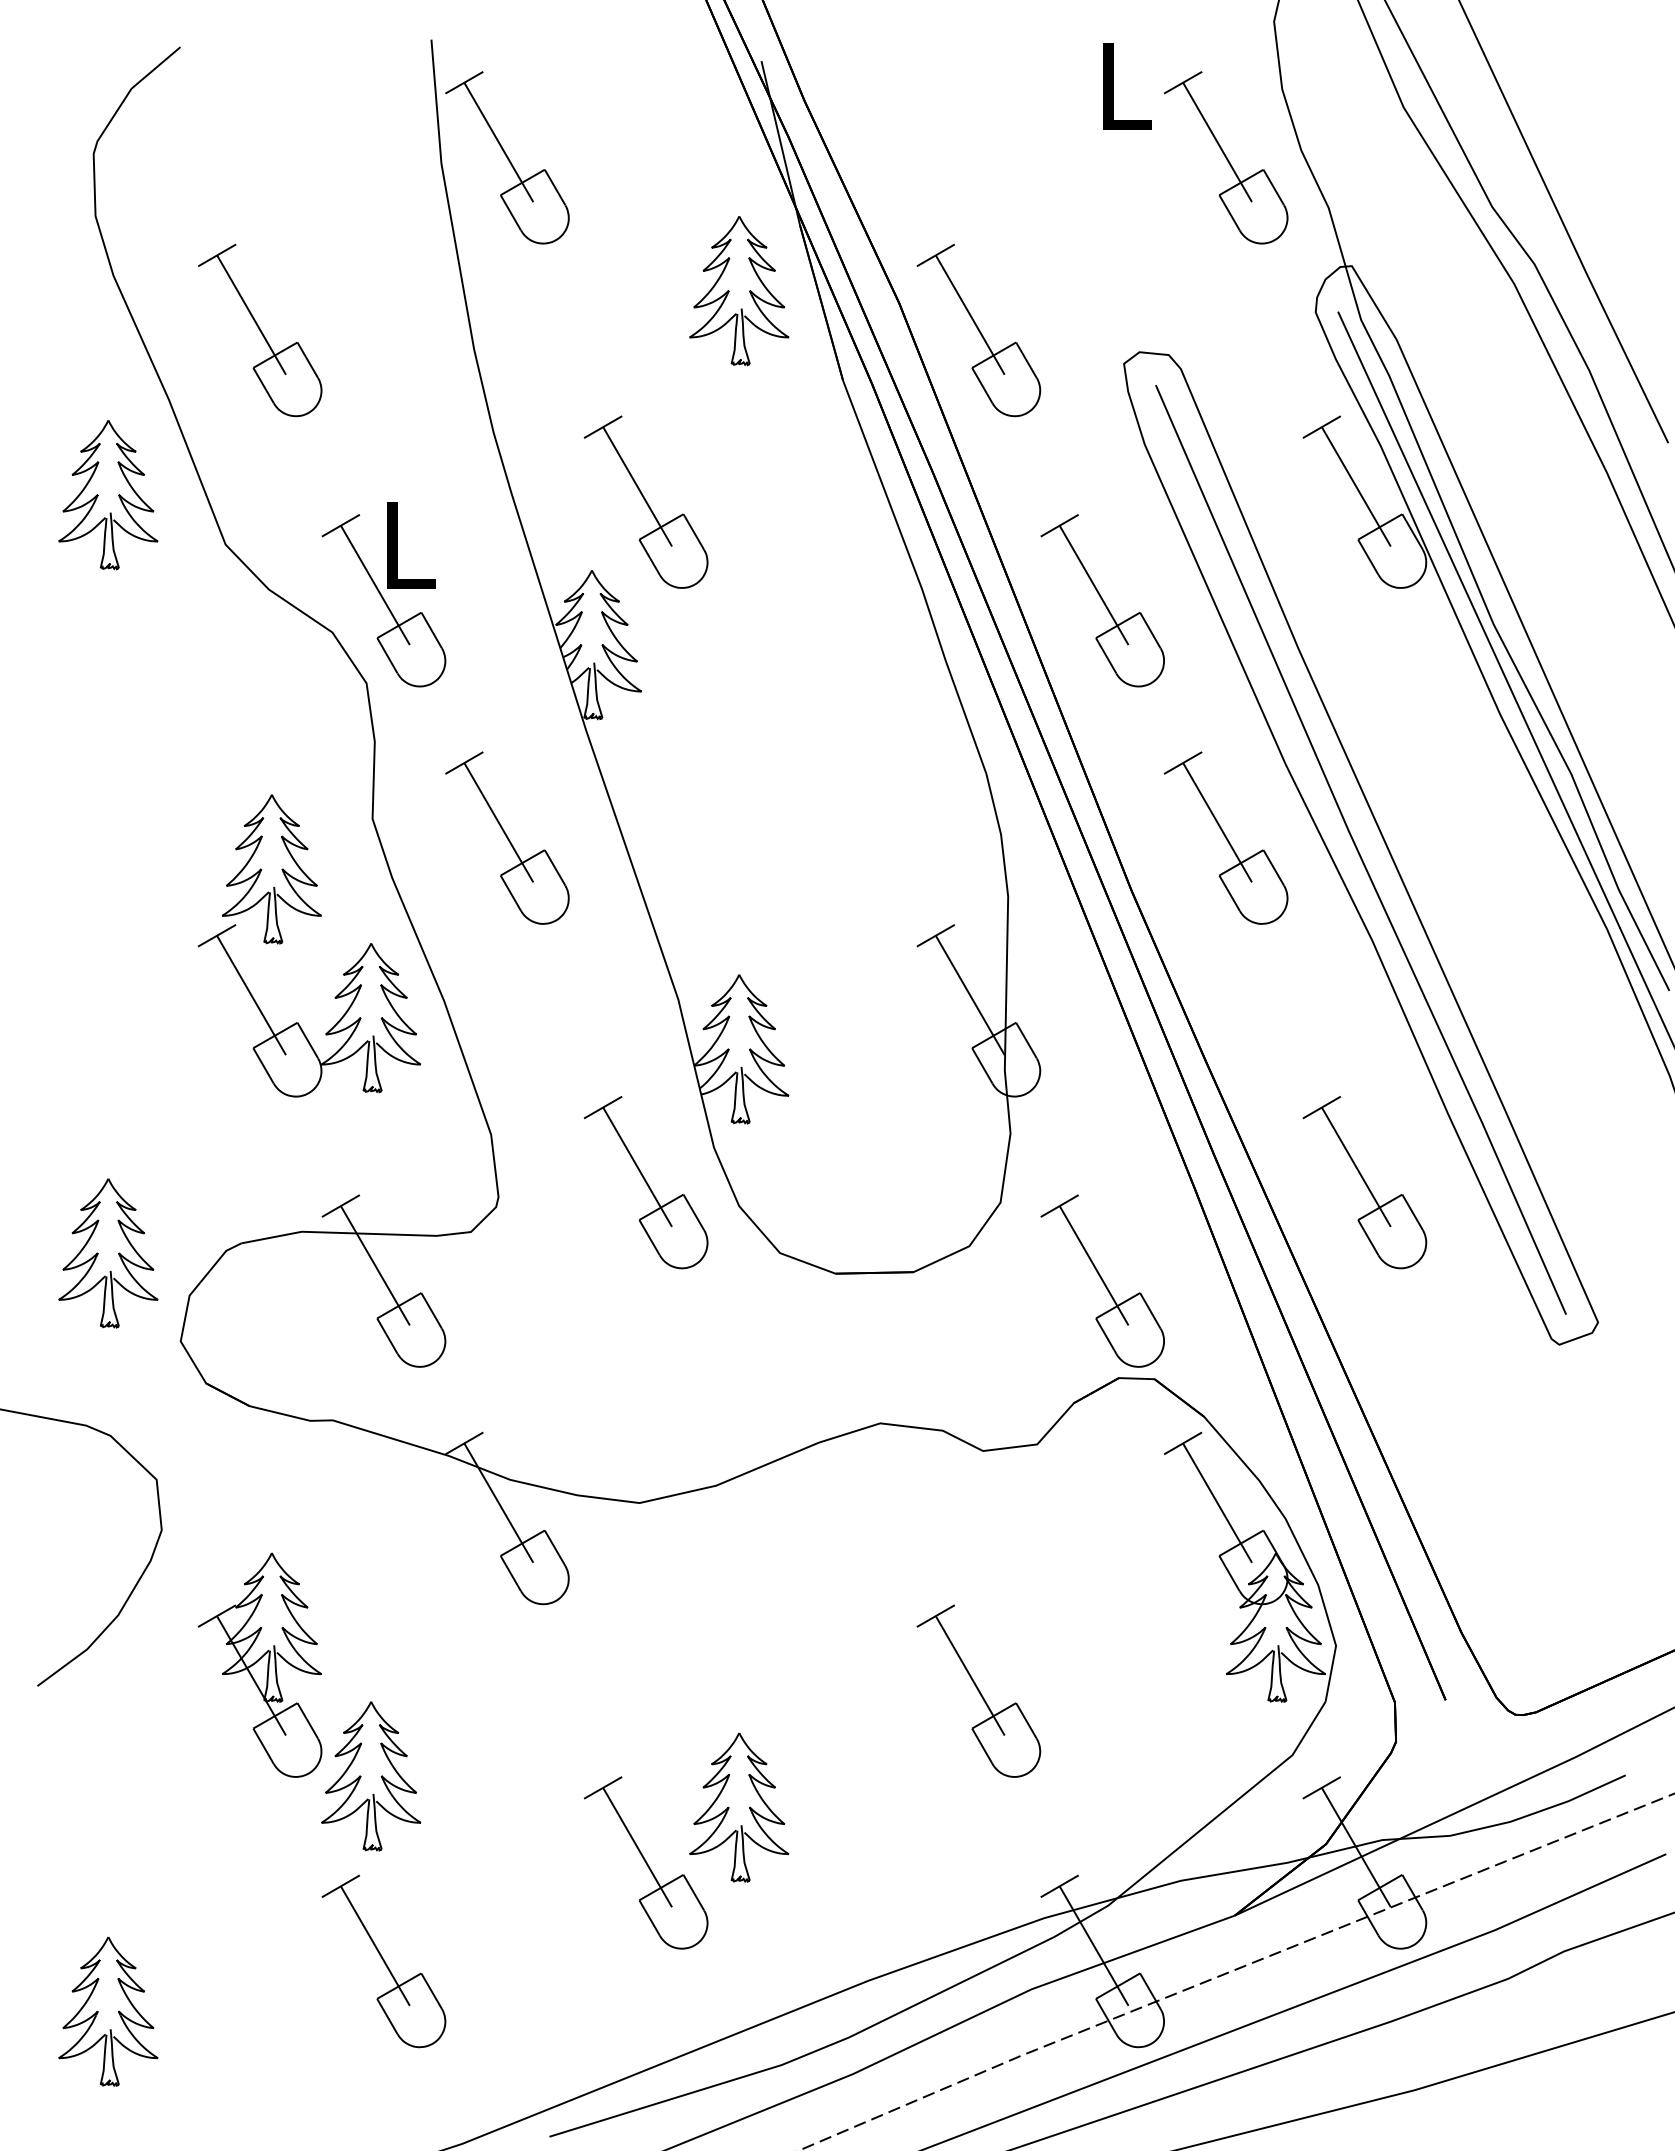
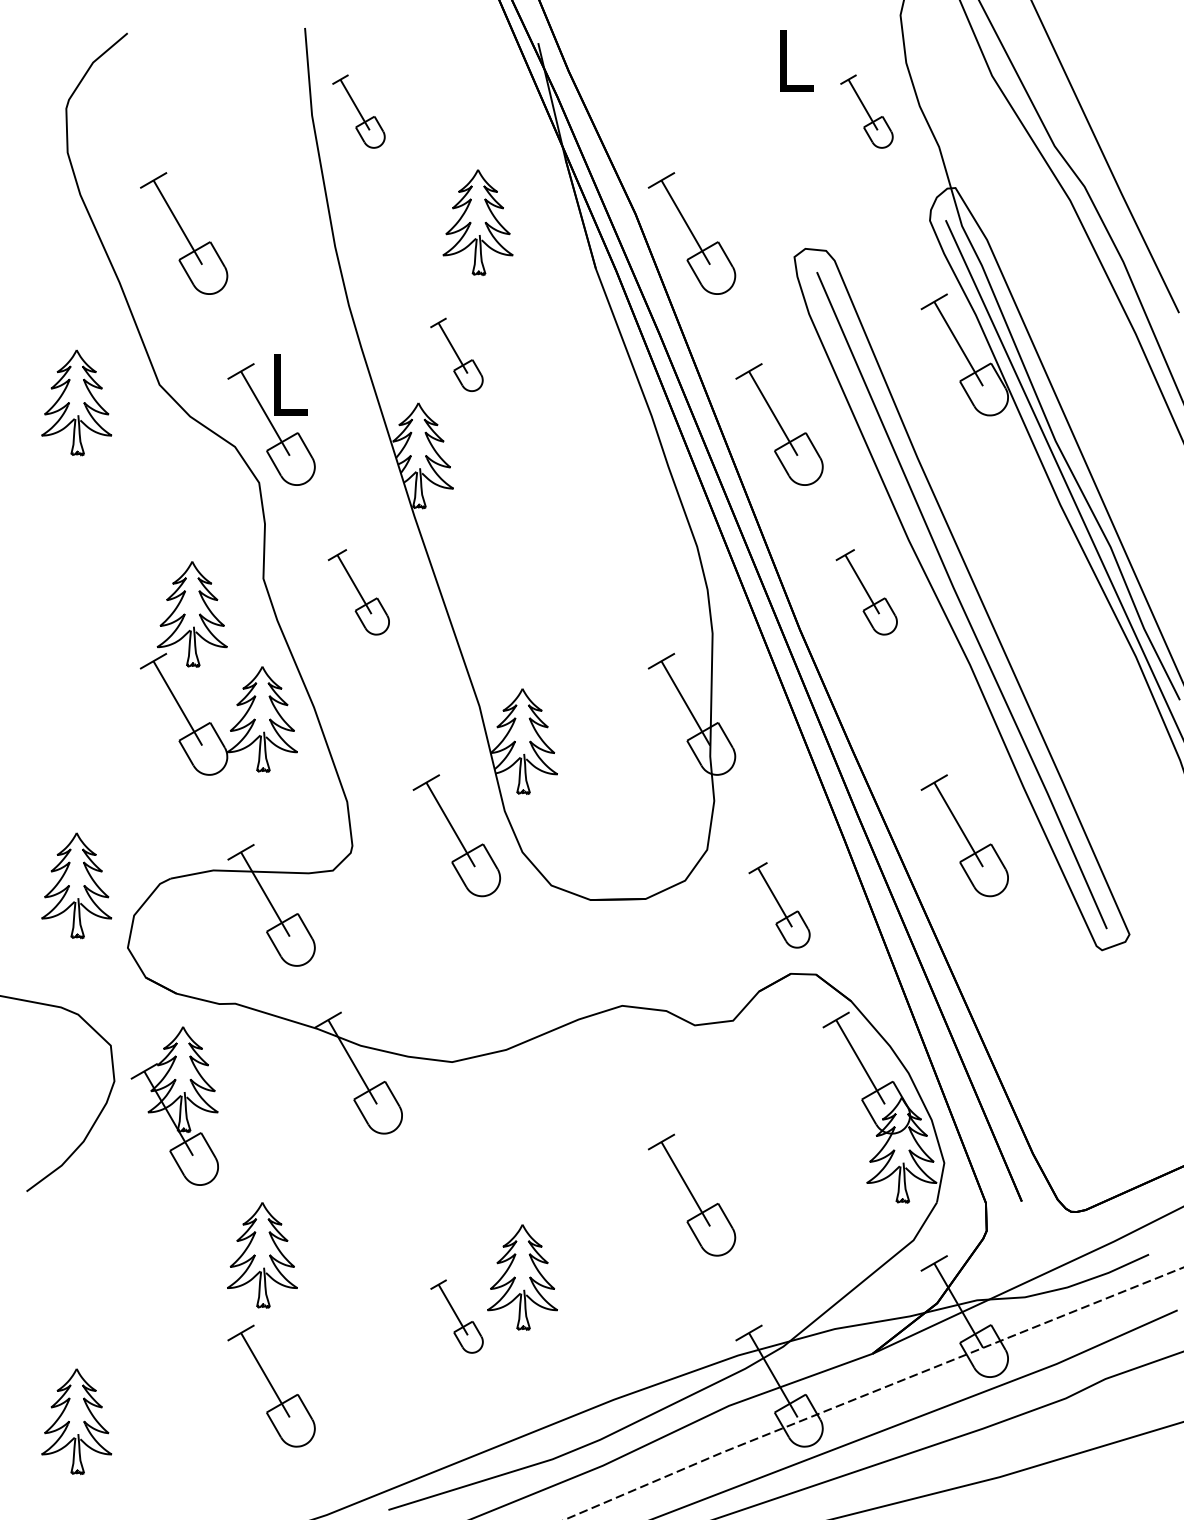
part: (507, 157) -> (358, 111), size x0.6
part: (1226, 157) -> (866, 111), size x0.6
part: (739, 291) -> (478, 222), moved
part: (108, 495) -> (76, 403), moved
part: (645, 501) -> (456, 354), size x0.6
part: (507, 837) -> (358, 591), size x0.7
part: (1225, 837) -> (866, 591), size x0.7
part: (1102, 1280) -> (779, 904), size x0.7
part: (259, 1664) -> (174, 1105), moved
part: (646, 1862) -> (457, 1316), size x0.6

